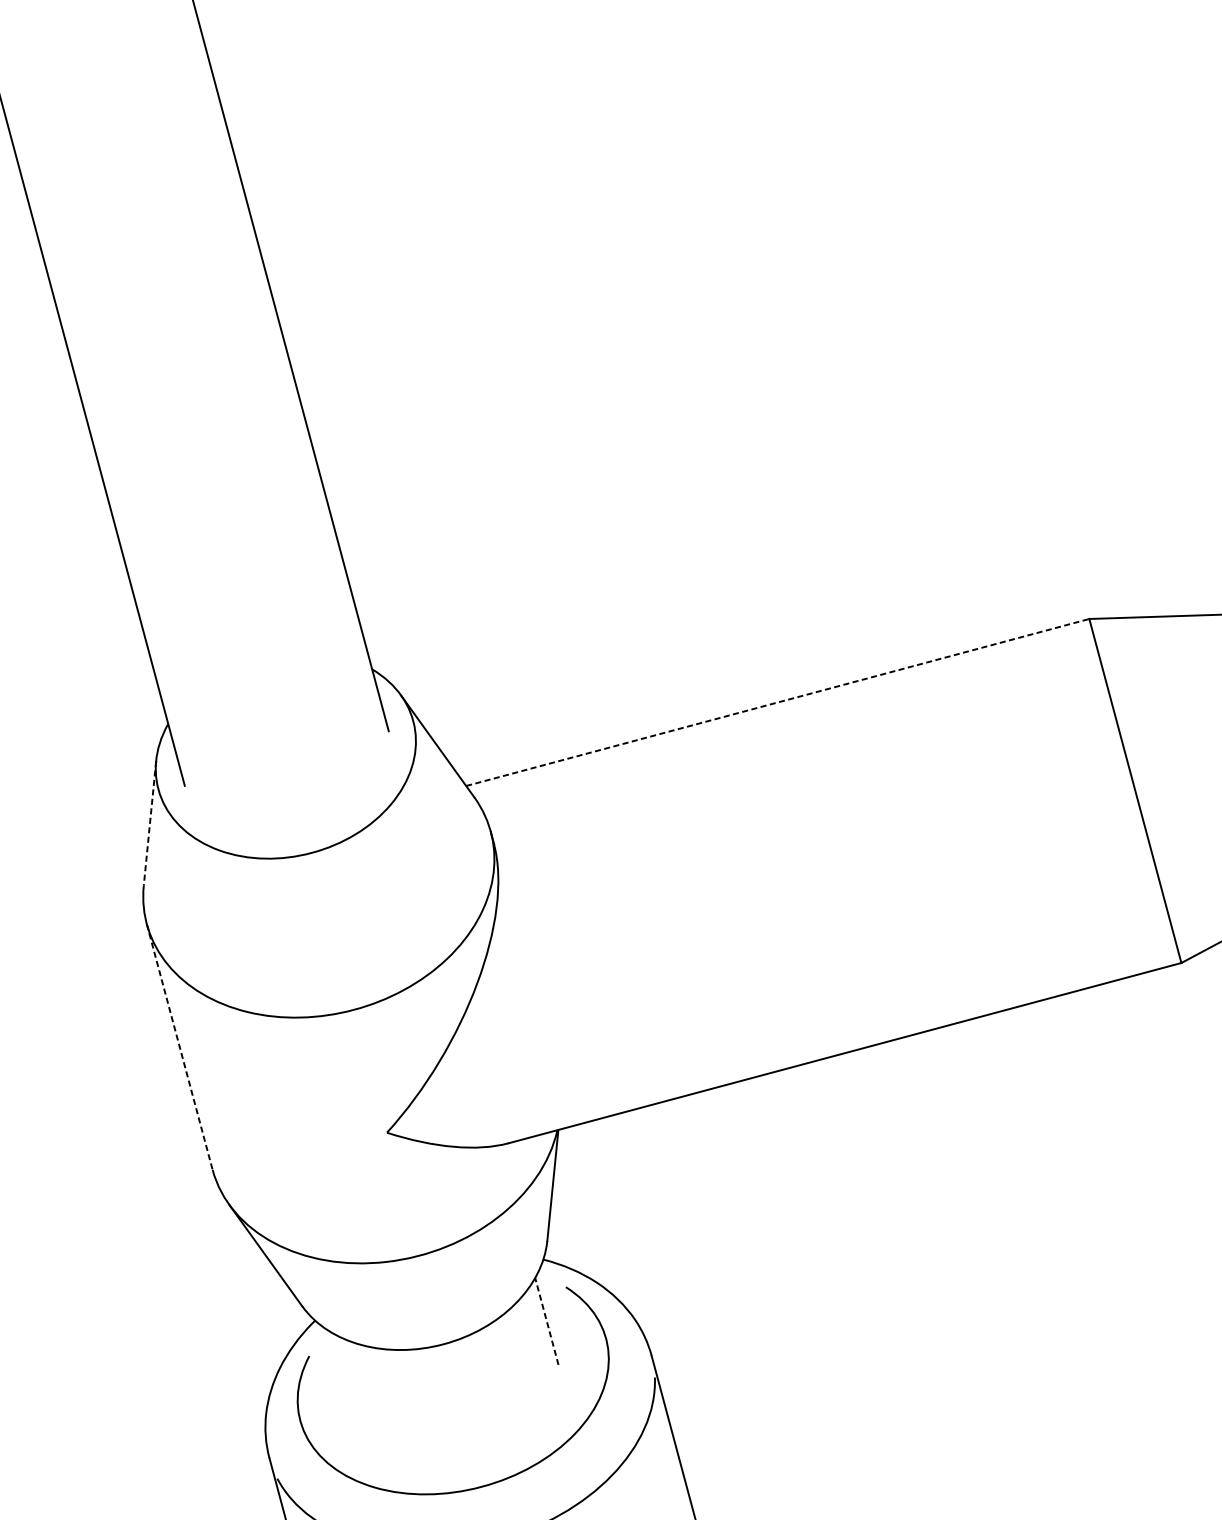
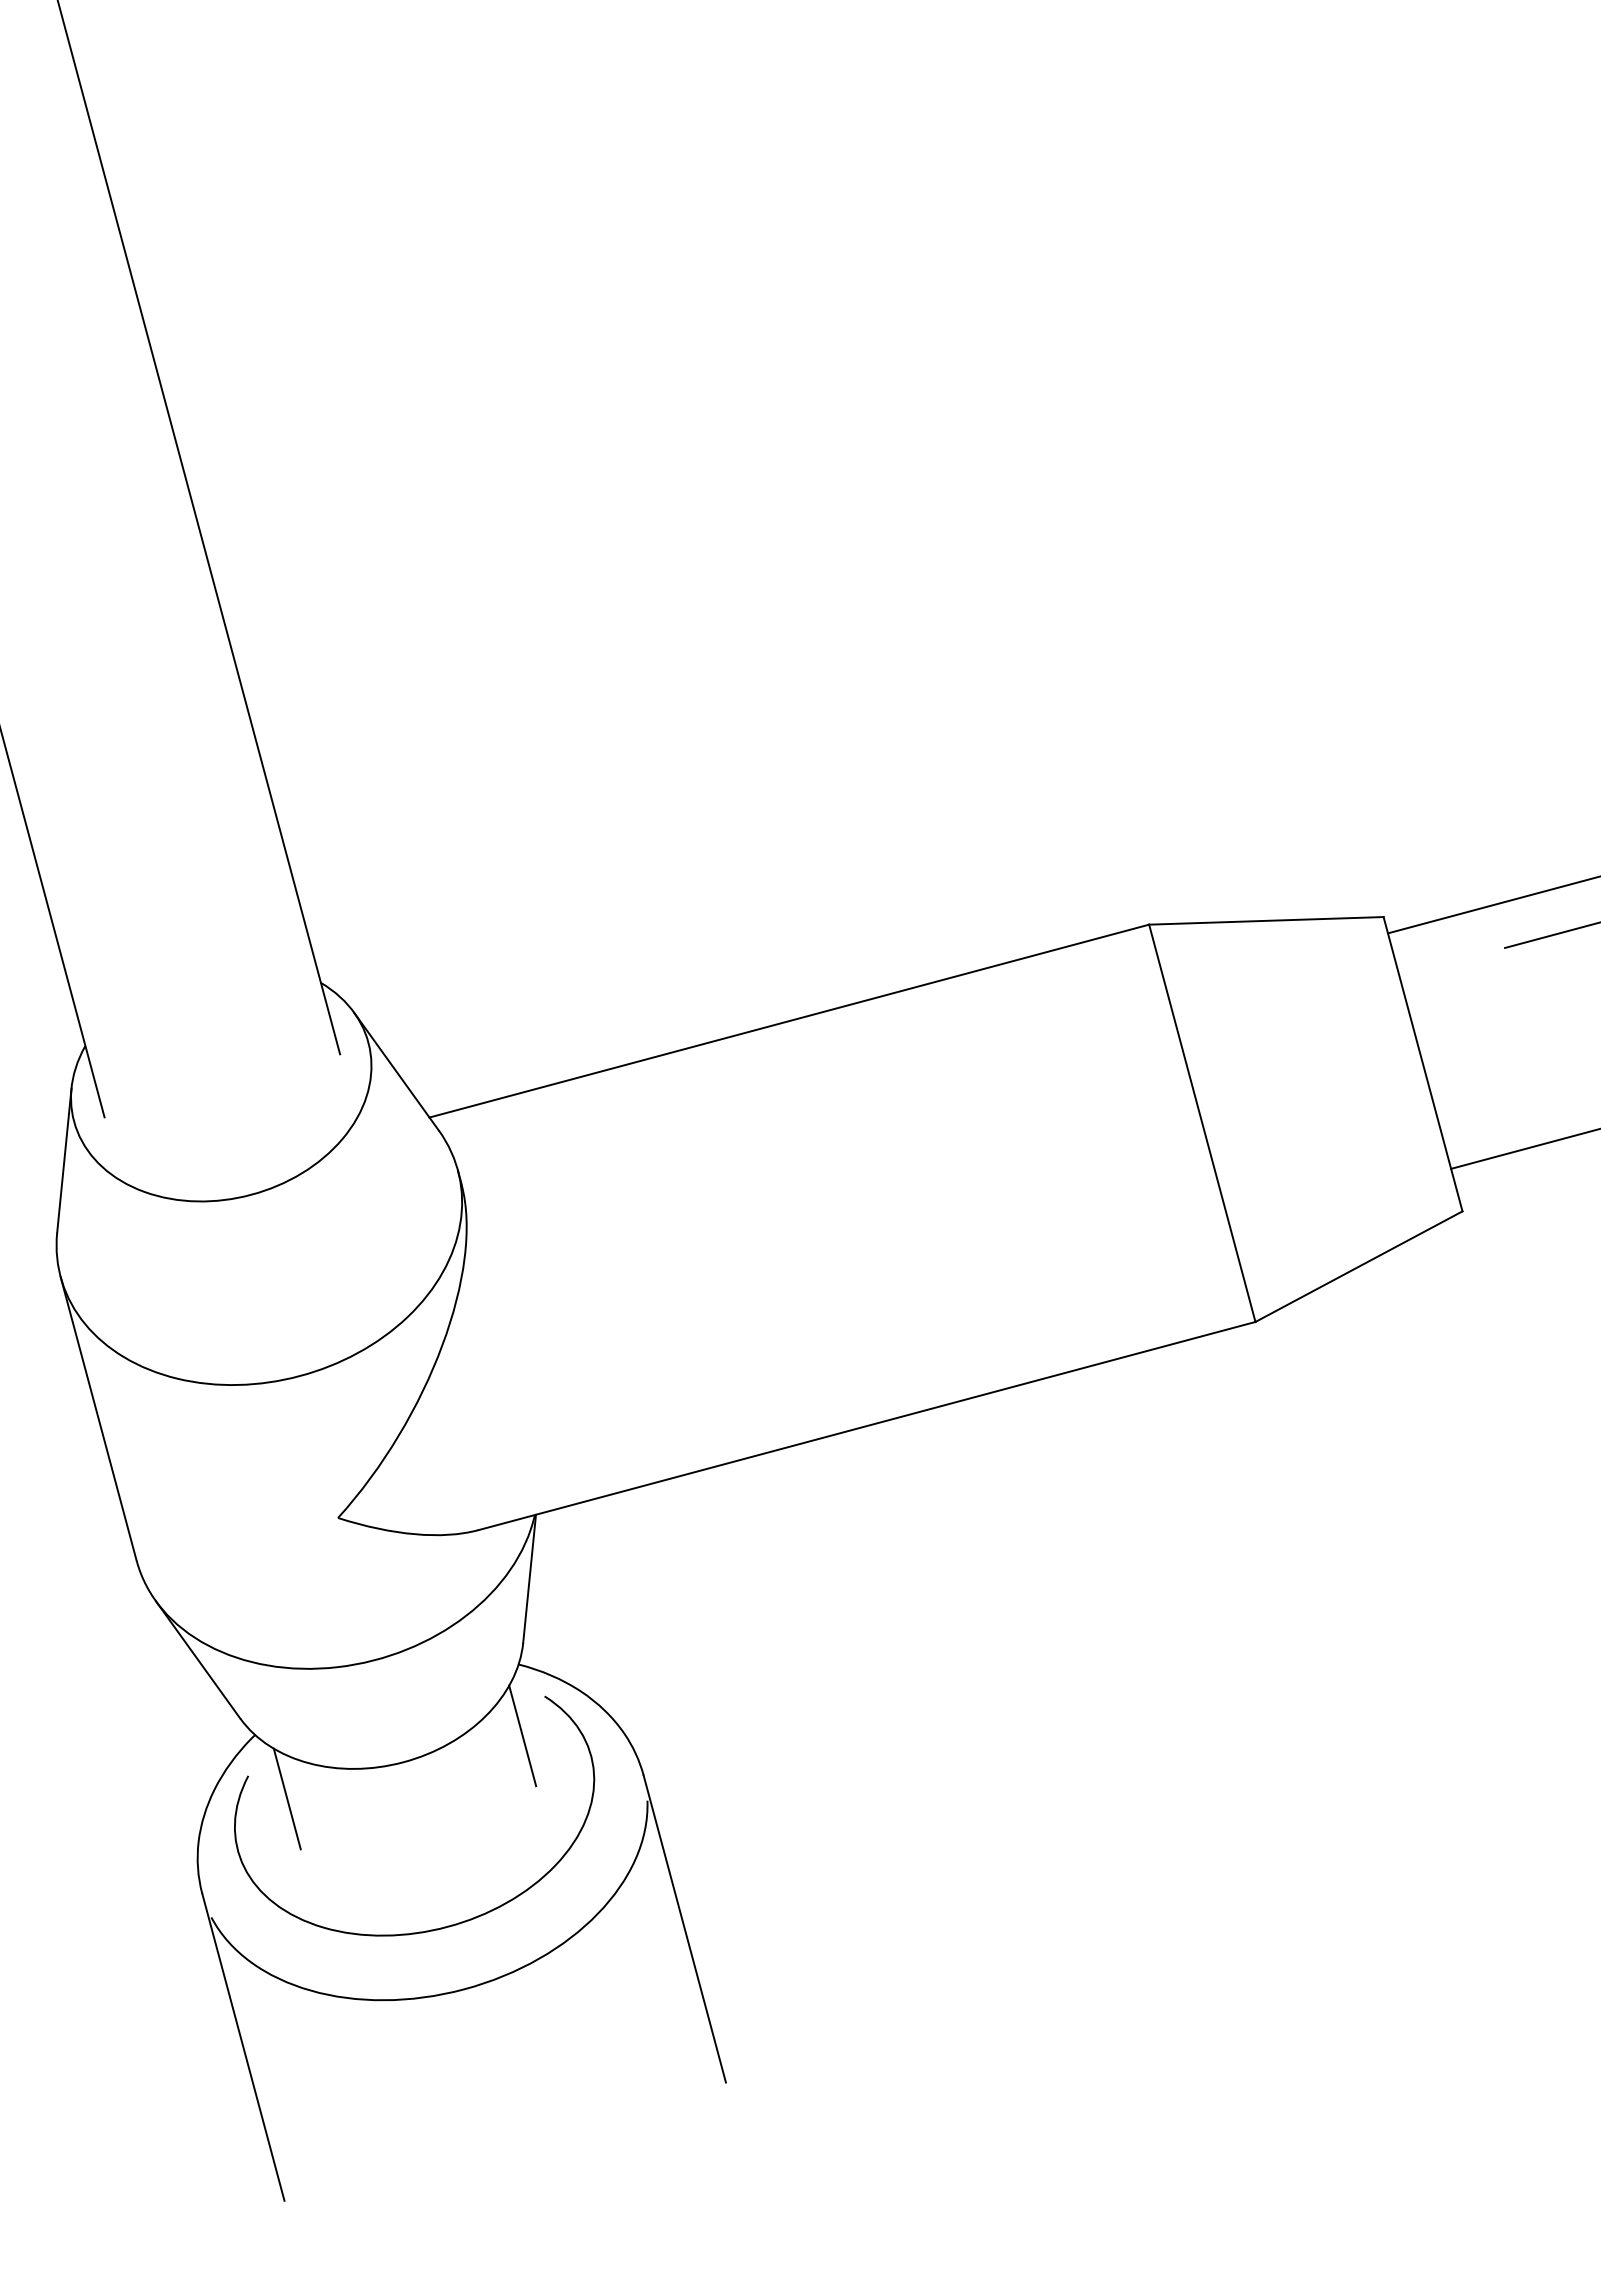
line: (777, 702) -> (789, 1021), dashed -> solid
line: (150, 824) -> (64, 1161), dashed -> solid
line: (179, 1047) -> (98, 1419), dashed -> solid
line: (546, 1321) -> (522, 1735), dashed -> solid
line: (342, 1375) -> (286, 1798), added

